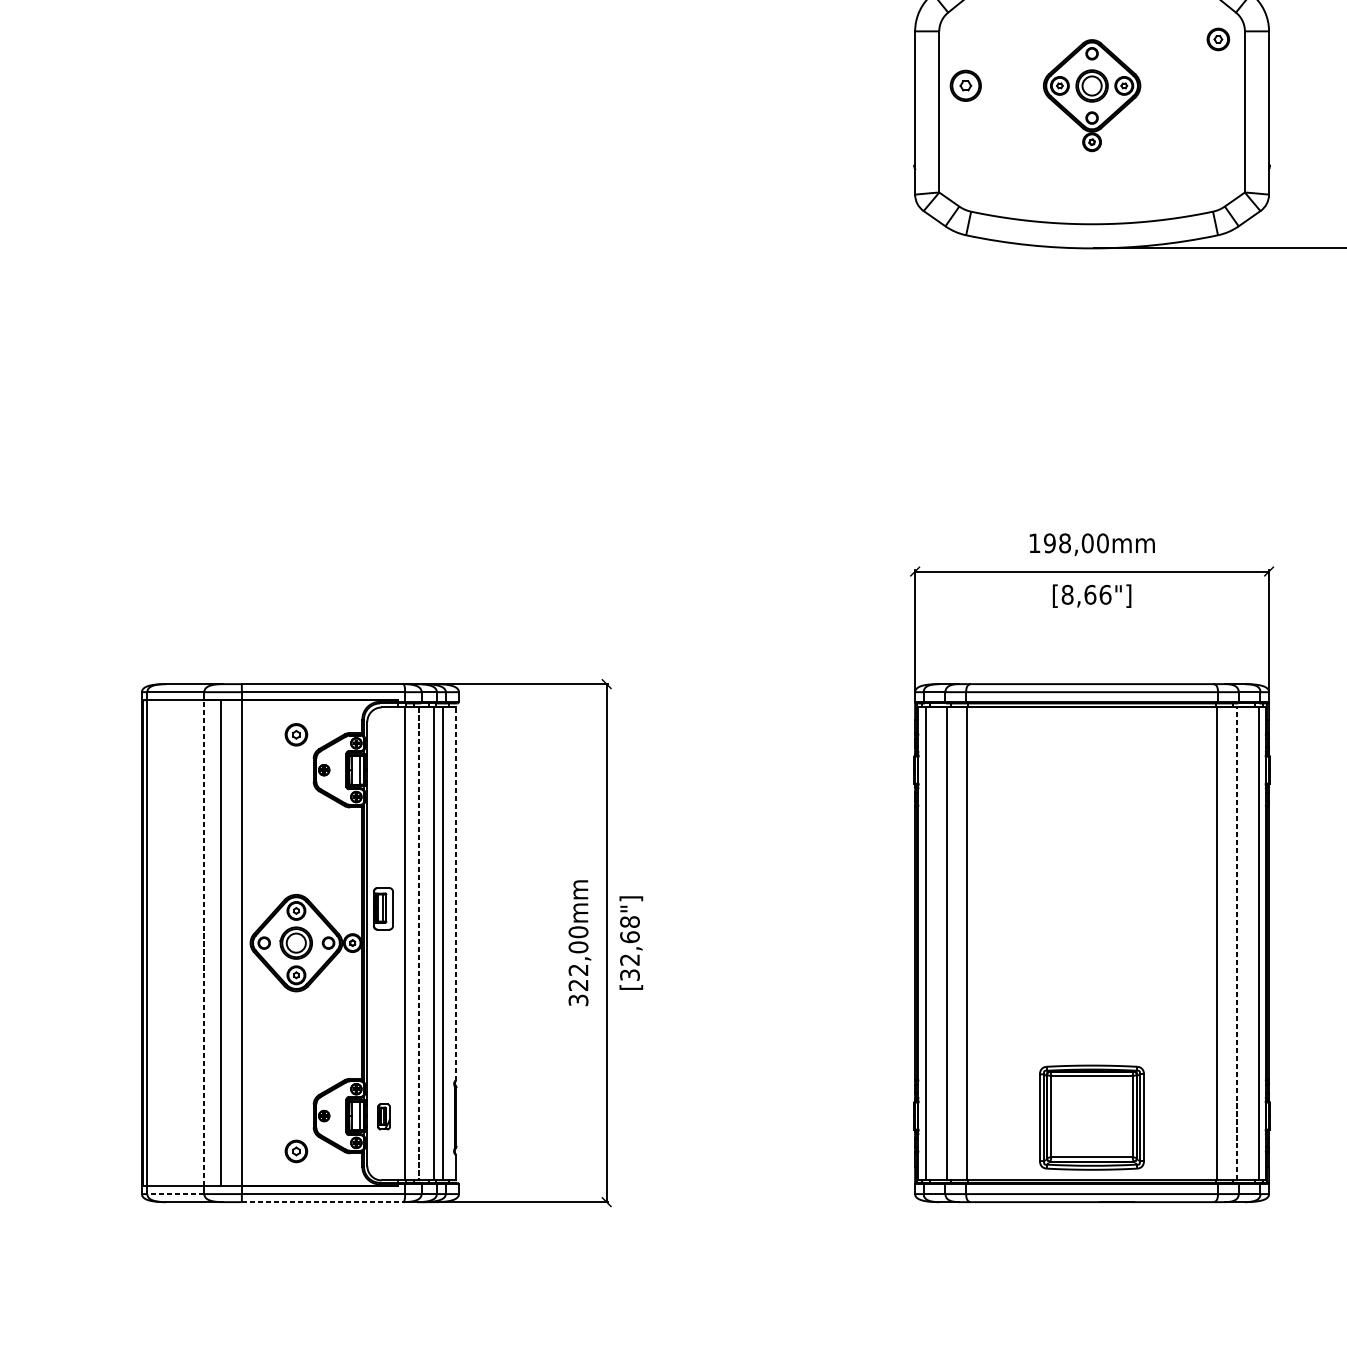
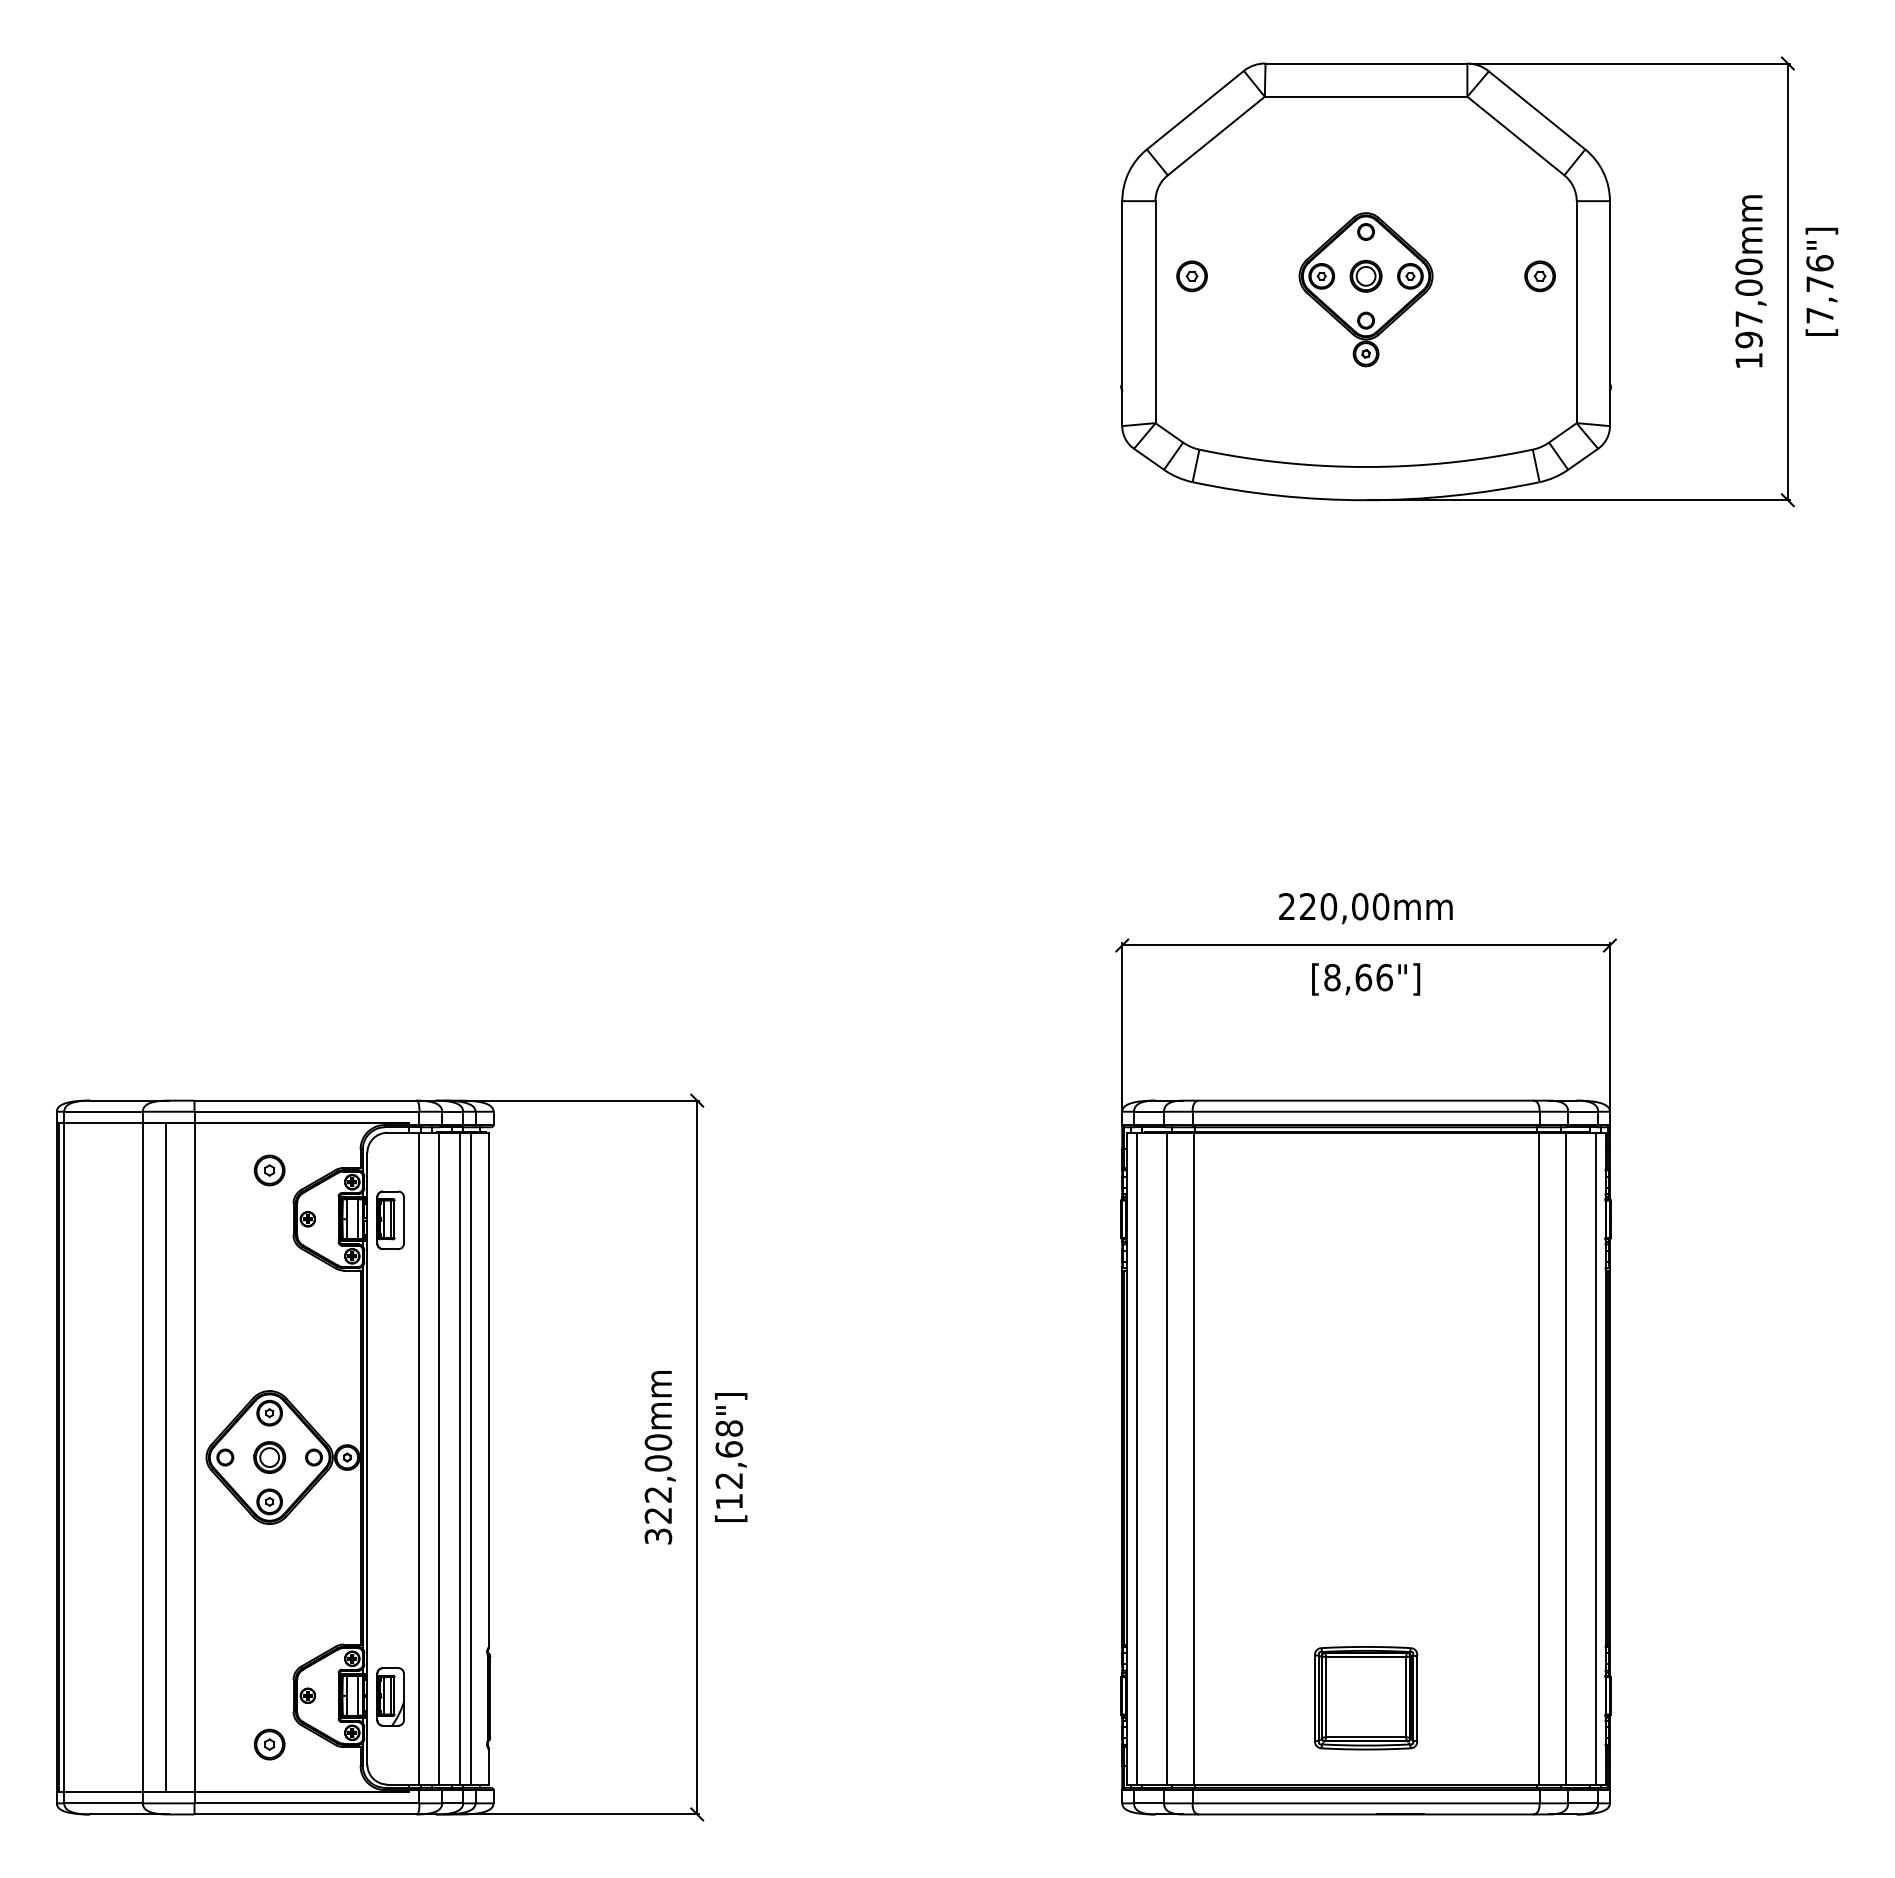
part: (1217, 39) -> (1539, 276), moved
part: (1091, 85) -> (1365, 275), size x0.71
part: (965, 86) -> (1191, 276), size x0.71
text: (1050, 543) -> (1308, 906), 198,00mm -> 220,00mm
line: (455, 893) -> (489, 1389), dashed -> solid
part: (383, 908) -> (390, 1220), moved
line: (204, 943) -> (142, 1457), dashed -> solid
part: (296, 943) -> (269, 1457), size x0.71
line: (418, 943) -> (438, 1458), dashed -> solid
line: (1236, 943) -> (1565, 1458), dashed -> solid
text: (630, 975) -> (729, 1501), [32,68"] -> [12,68"]
part: (384, 1116) -> (390, 1696), size x1.67
part: (1092, 1117) -> (1366, 1698), size x0.71
line: (175, 1194) -> (103, 1803), dashed -> solid
line: (323, 1202) -> (306, 1814), dashed -> solid

